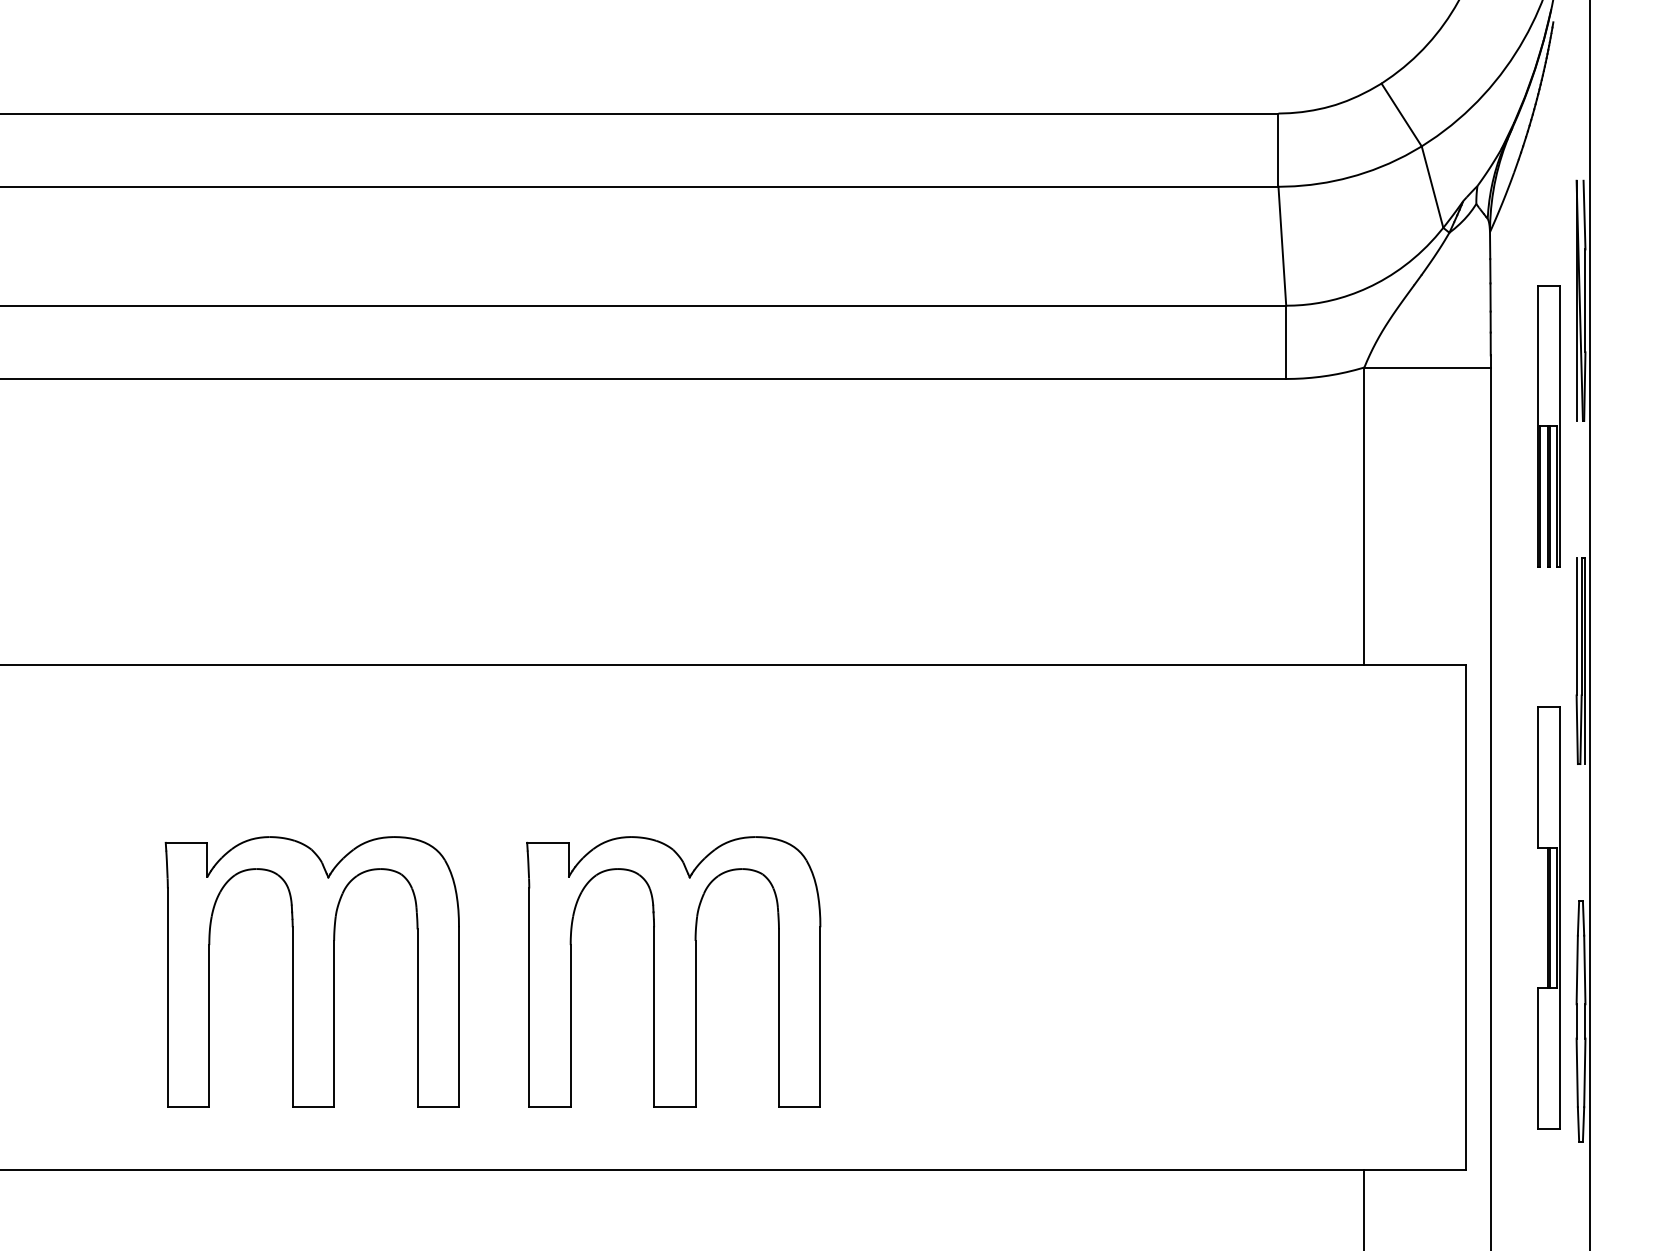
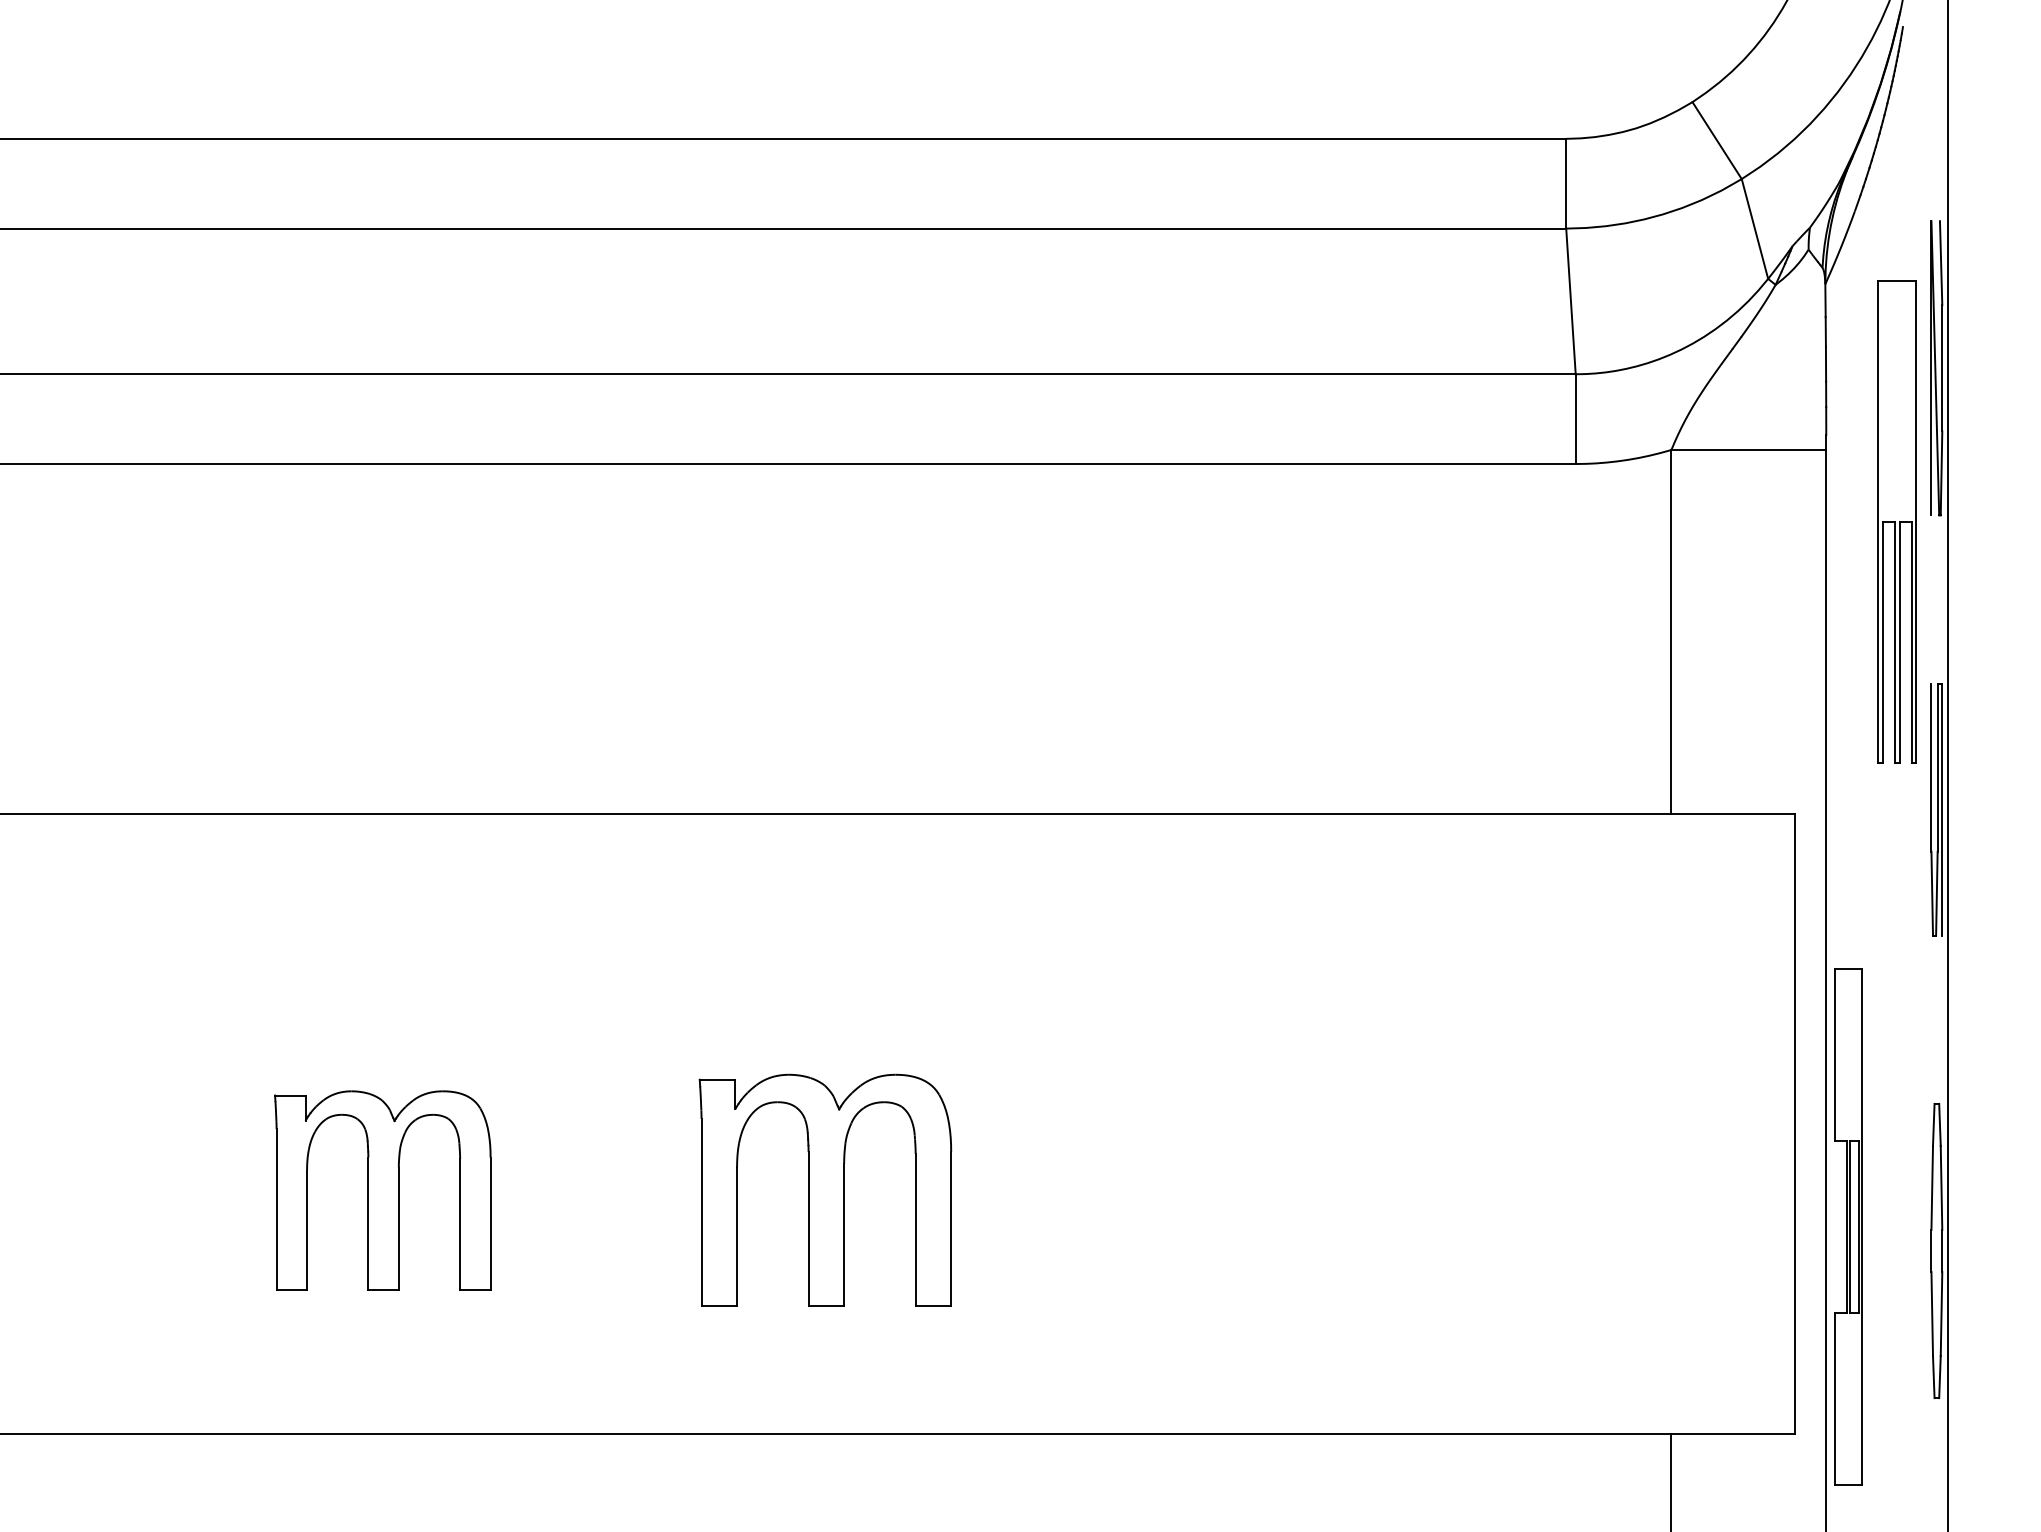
part: (1548, 425) -> (1897, 521), size x1.4
part: (1548, 917) -> (1848, 1226), moved
part: (312, 972) -> (382, 1190), size x0.6
part: (673, 972) -> (825, 1190), size x0.7

